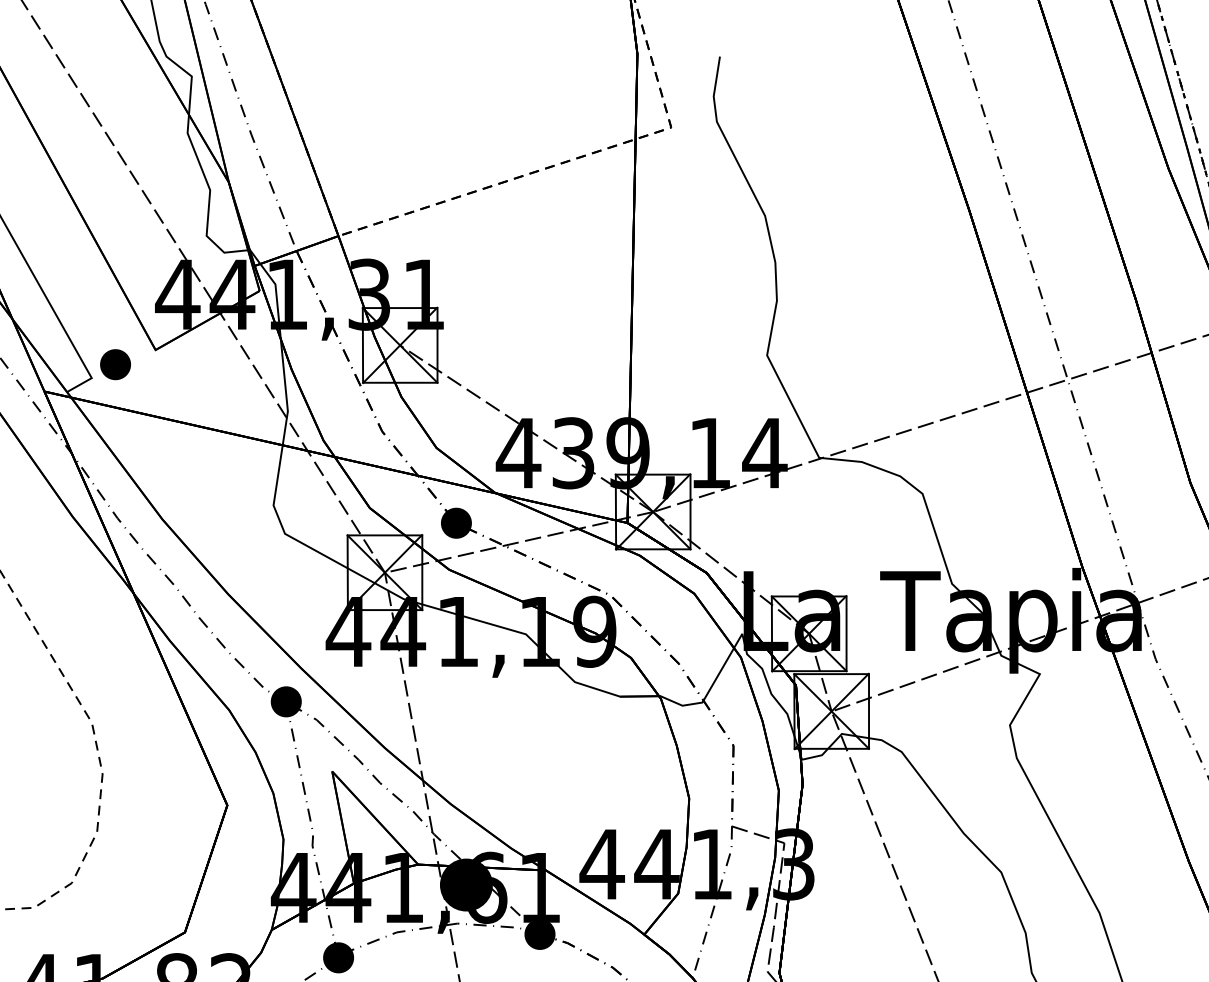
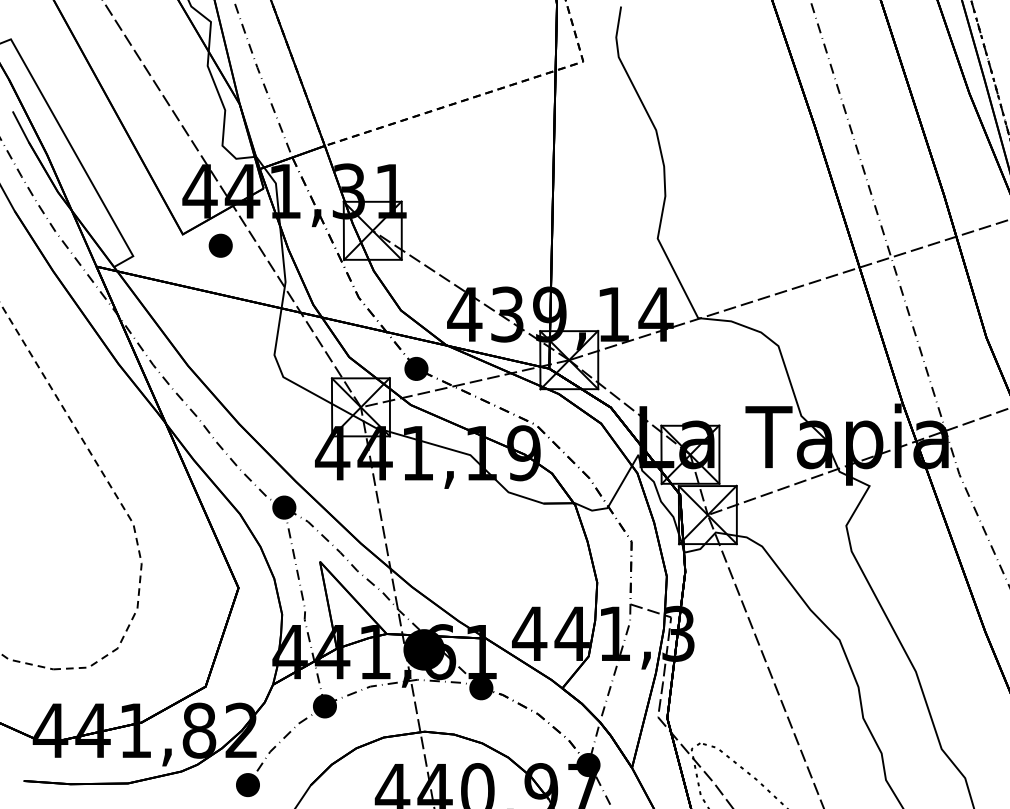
part: (115, 364) -> (220, 245), moved

